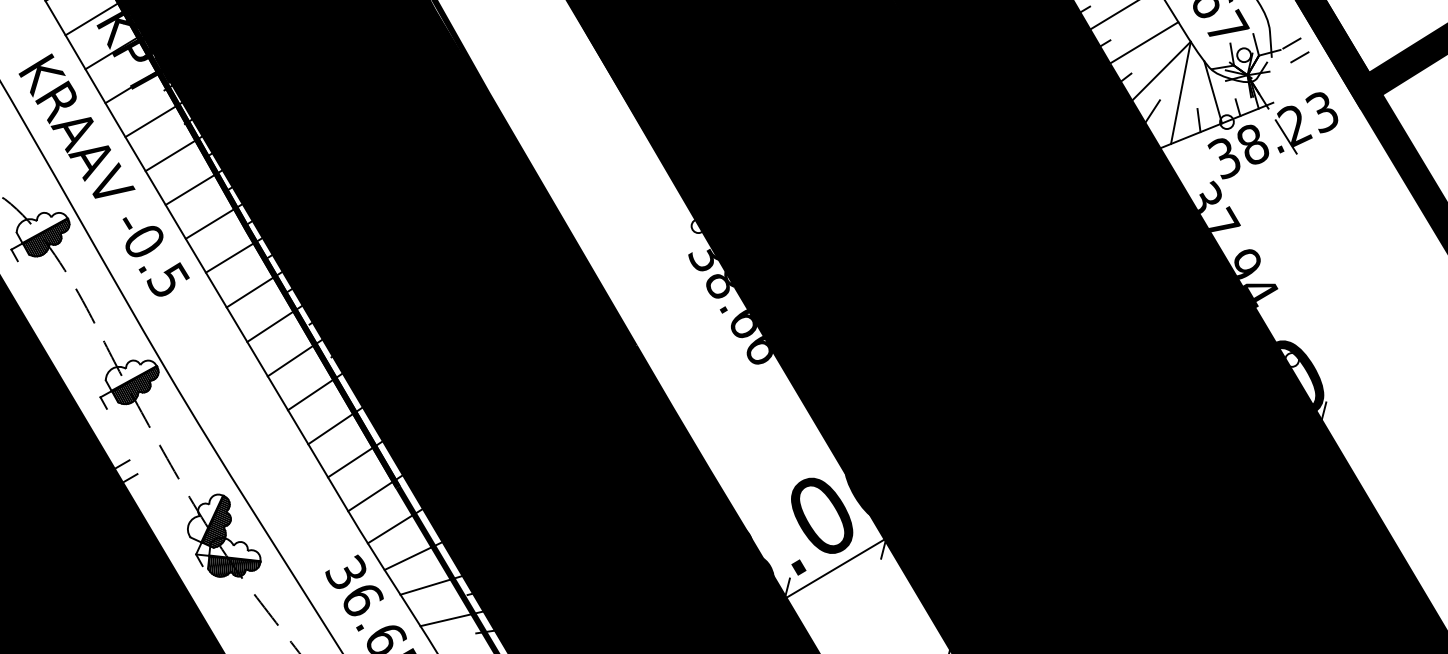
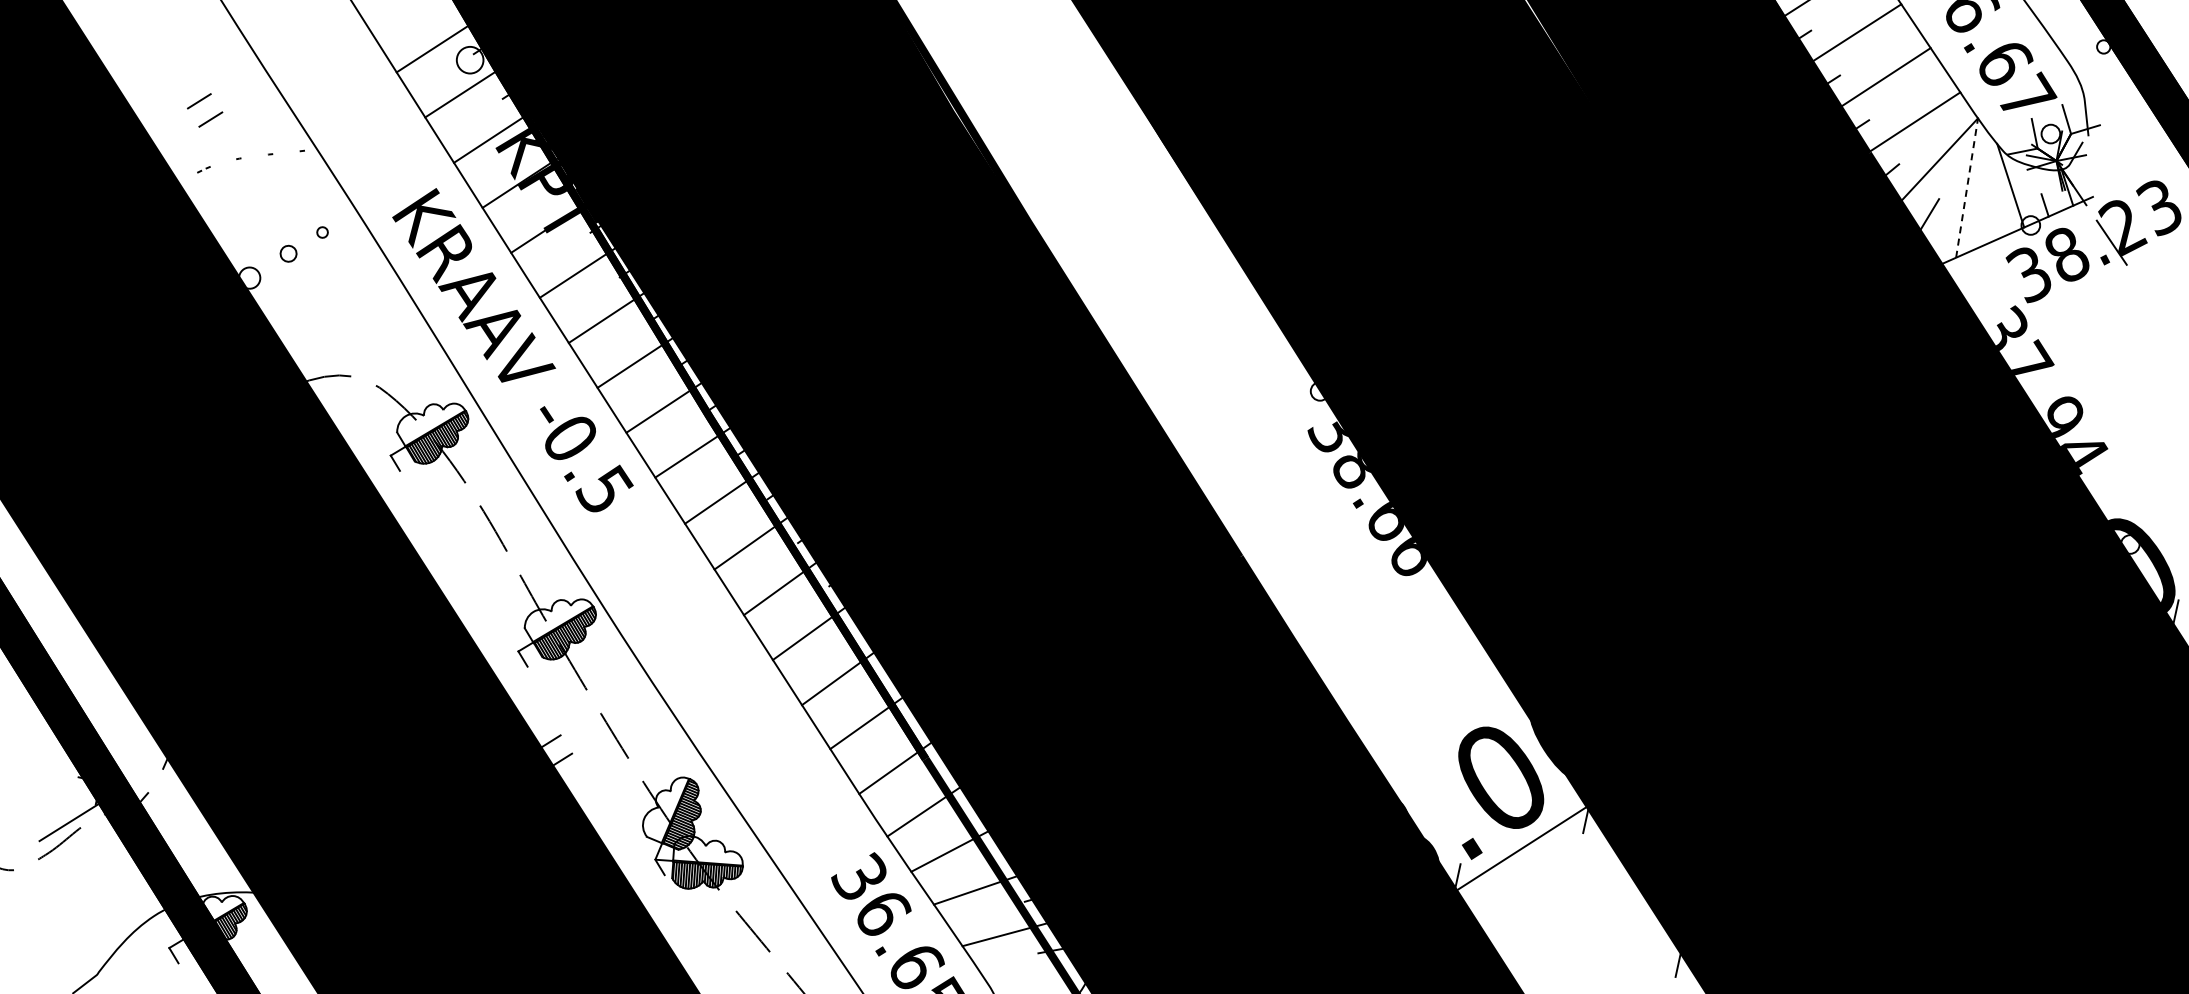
line: (1291, 43) -> (2114, 115), removed
line: (1299, 57) -> (2126, 134), removed
line: (1181, 93) -> (1967, 188), solid -> dashed
line: (1198, 120) -> (1992, 224), removed

